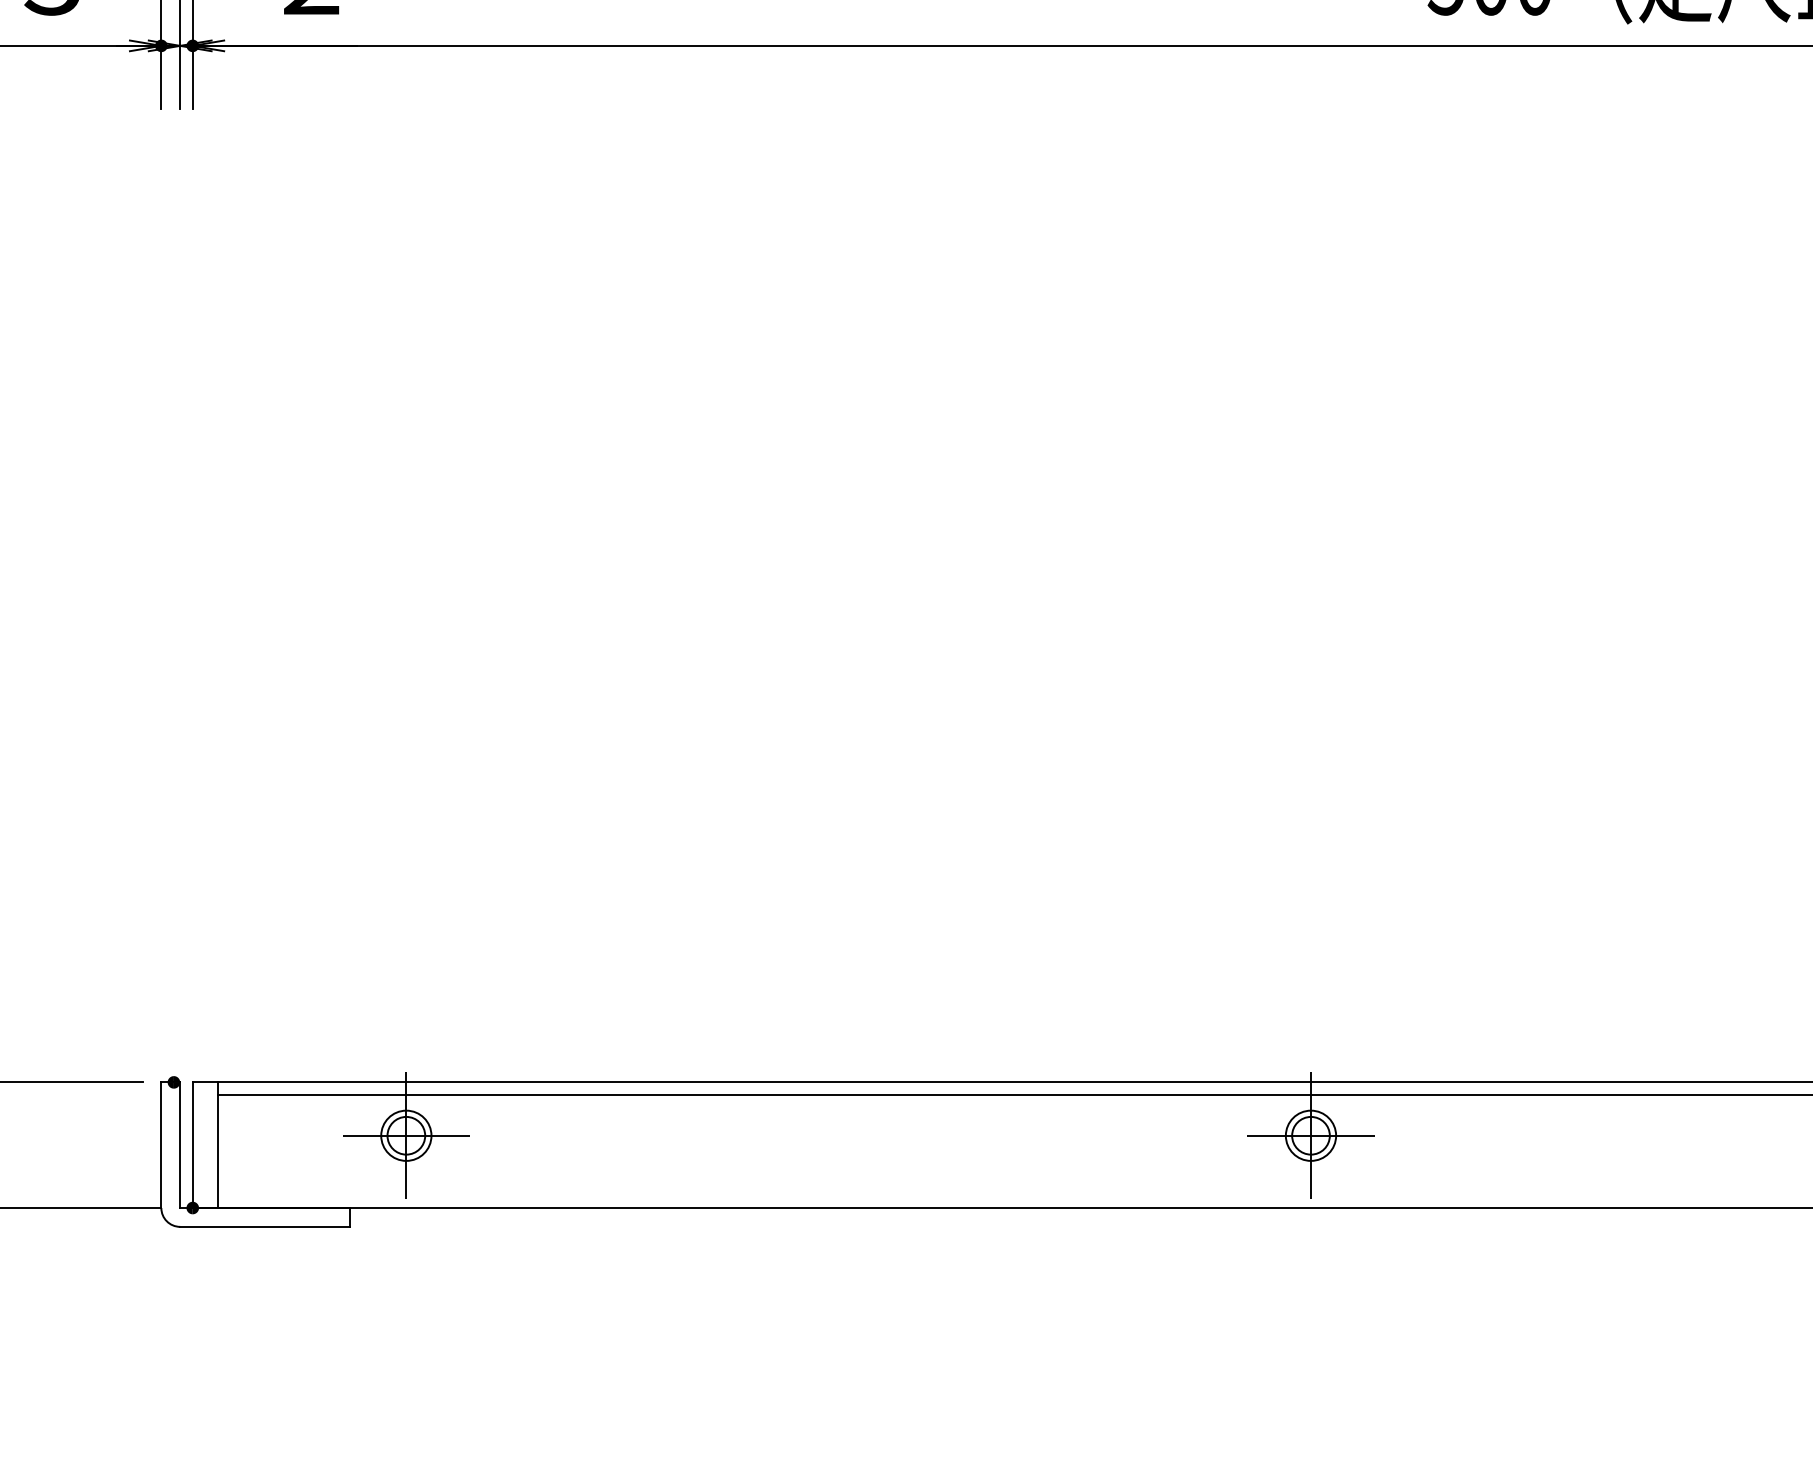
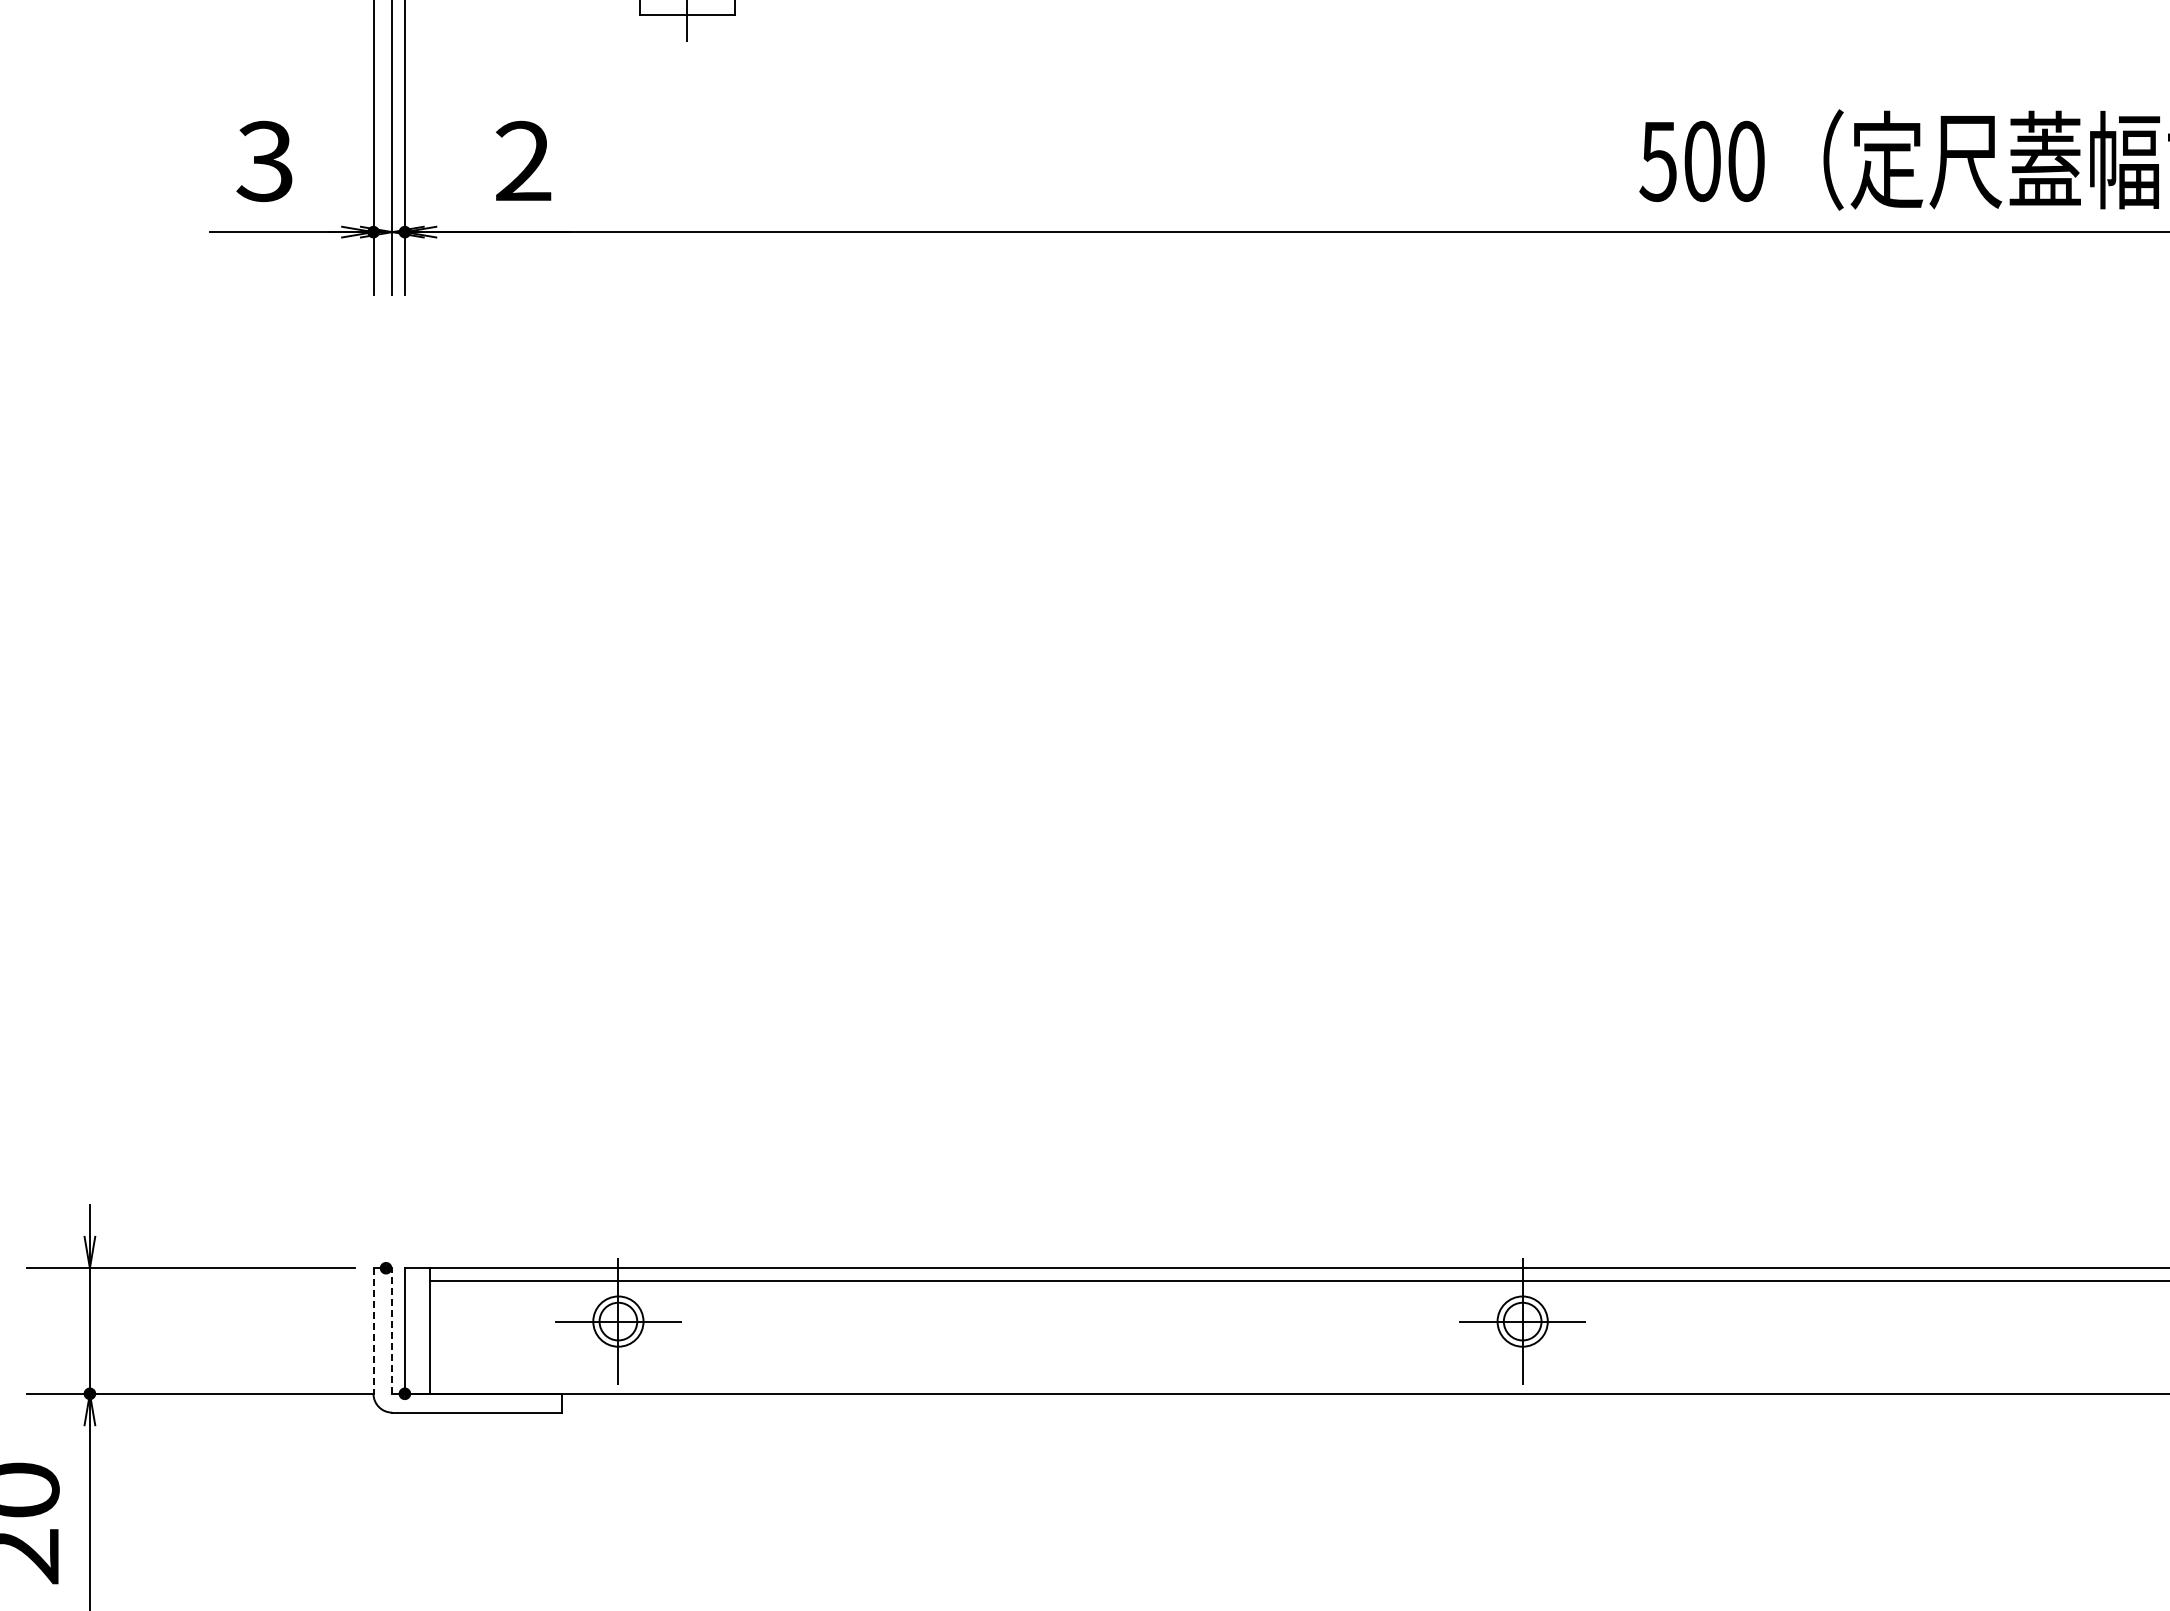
line: (161, 1145) -> (373, 1331), solid -> dashed
line: (180, 1145) -> (392, 1331), solid -> dashed

